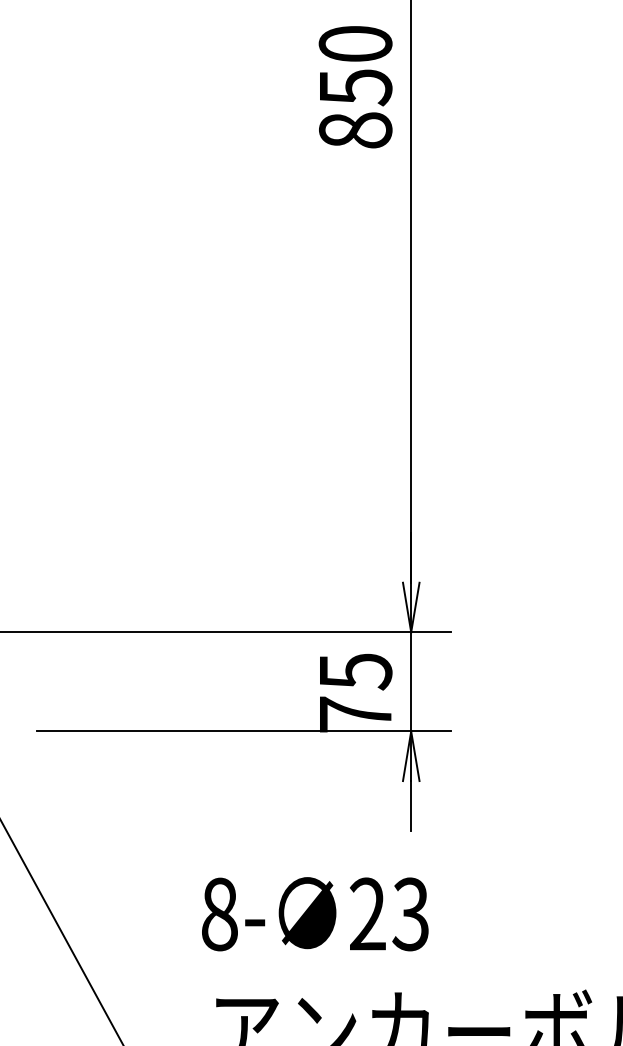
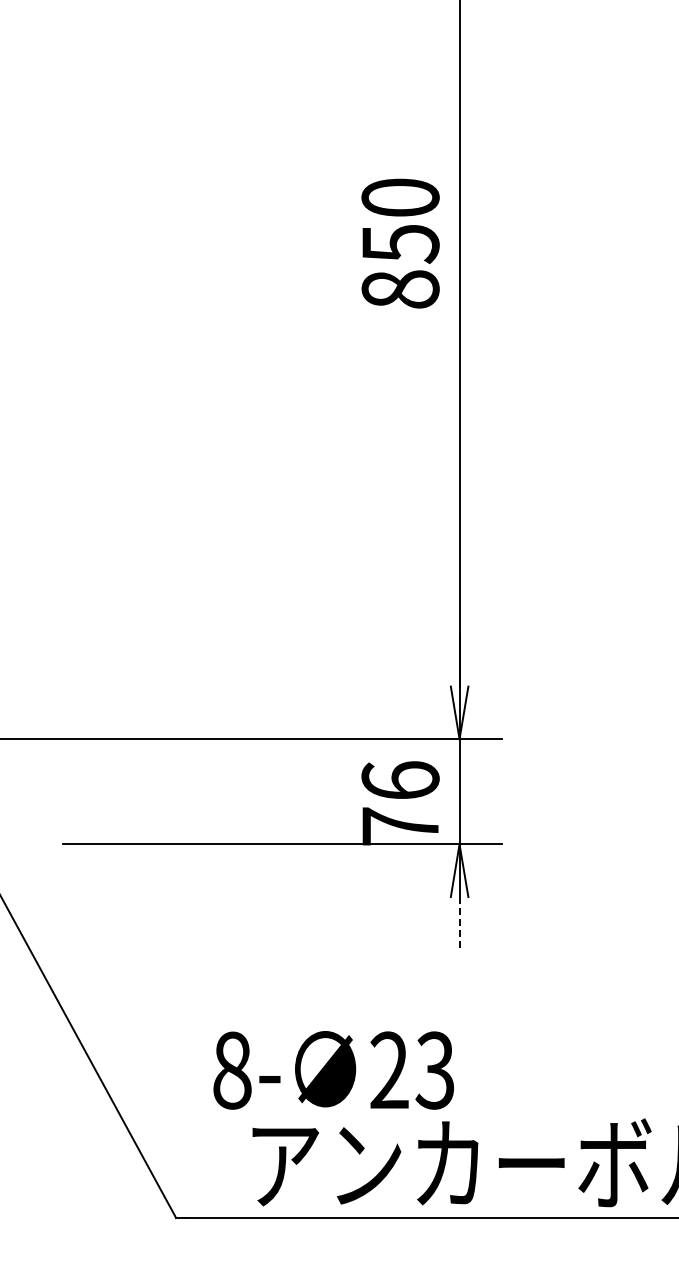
text: (355, 87) -> (400, 243), moved
text: (355, 672) -> (400, 781), 75 -> 76
line: (411, 805) -> (459, 923), solid -> dashed
text: (315, 914) -> (333, 1070), moved

